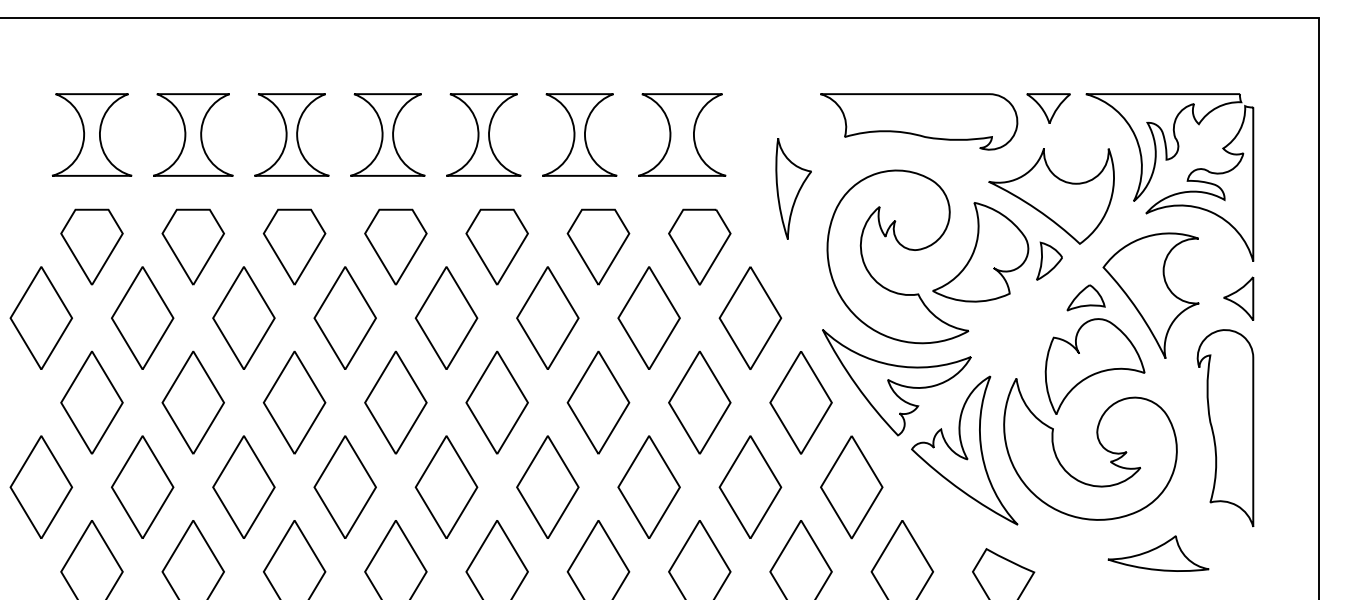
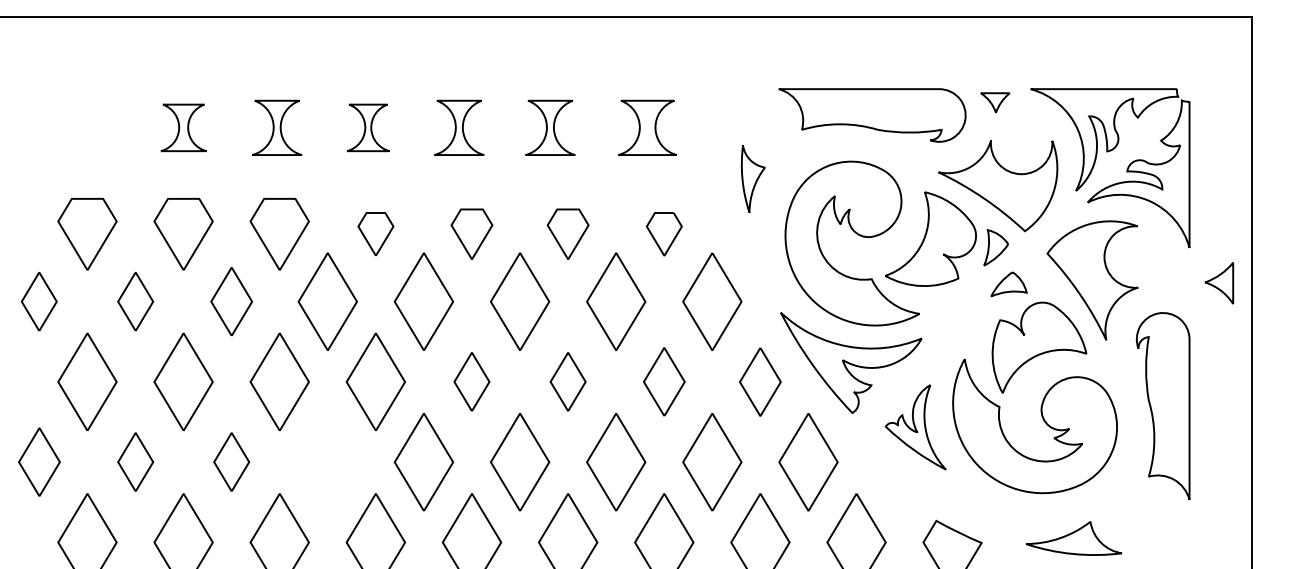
part: (1048, 108) -> (995, 102), size x0.7
part: (91, 134) -> (87, 127), removed
part: (193, 134) -> (183, 127), size x0.6
part: (291, 134) -> (276, 127), size x0.7
part: (387, 134) -> (367, 127), size x0.6
part: (483, 134) -> (459, 127), size x0.7
part: (579, 134) -> (550, 127), size x0.7
part: (682, 134) -> (647, 127), size x0.7
part: (793, 188) -> (753, 178), size x0.7
part: (395, 246) -> (375, 233), size x0.6
part: (496, 246) -> (471, 233), size x0.7
part: (598, 246) -> (568, 233), size x0.7
part: (699, 246) -> (664, 233), size x0.6
part: (1085, 297) -> (1008, 284), moved
part: (1238, 298) -> (1219, 283), moved
part: (40, 317) -> (38, 301), size x0.6
part: (142, 317) -> (135, 301), size x0.6
part: (243, 317) -> (231, 301), size x0.7
part: (496, 402) -> (471, 381), size x0.6
part: (598, 402) -> (568, 381), size x0.6
part: (699, 402) -> (664, 381), size x0.7
part: (800, 402) -> (759, 381), size x0.7
part: (964, 450) -> (915, 427), size x0.6
part: (41, 486) -> (39, 461), size x0.7
part: (142, 486) -> (135, 461), size x0.6
part: (243, 486) -> (231, 461), size x0.6
part: (344, 486) -> (327, 461), removed
part: (1158, 553) -> (1073, 538), moved

